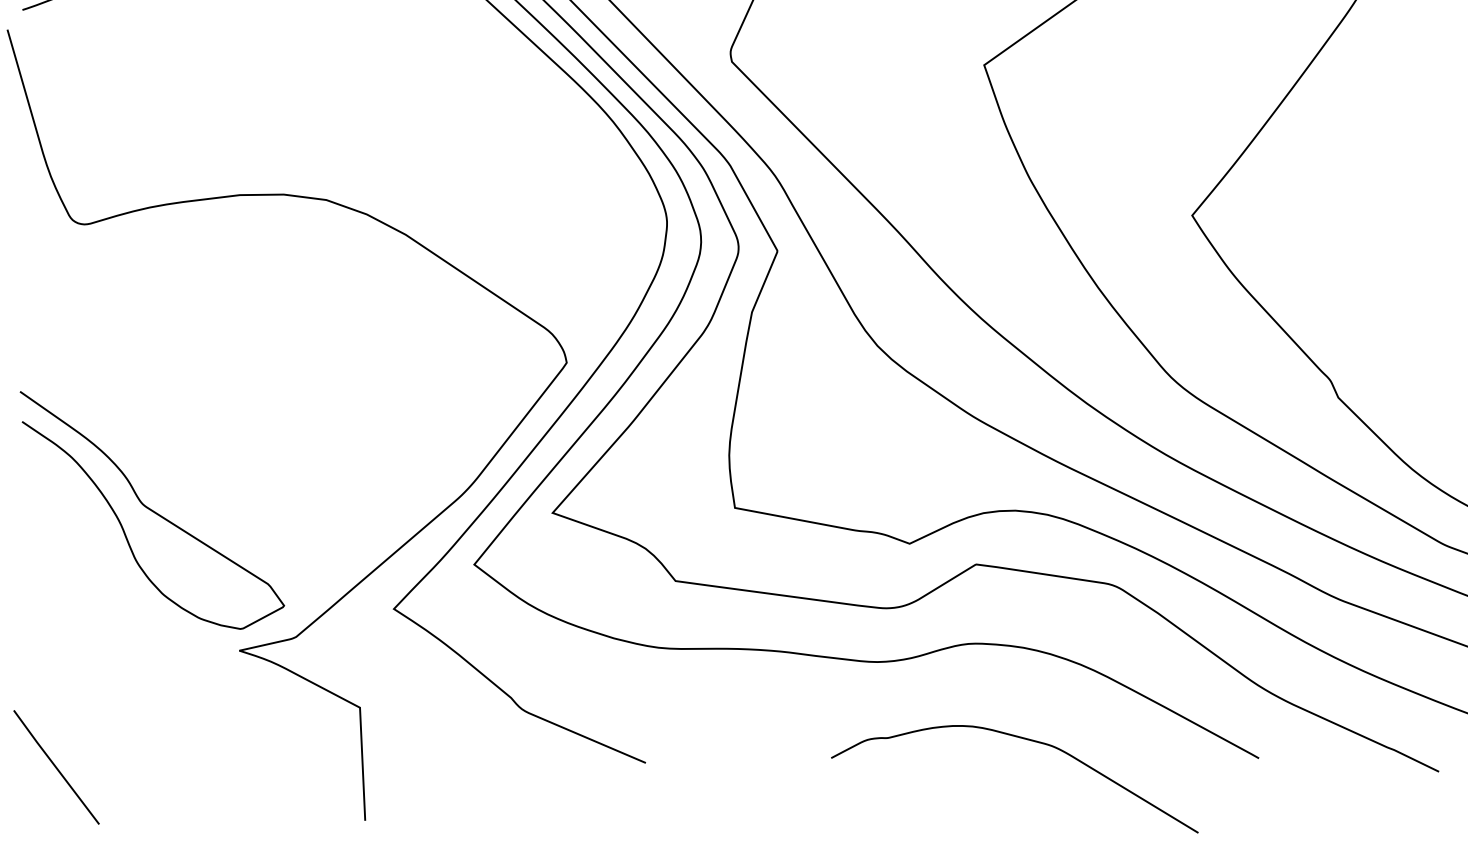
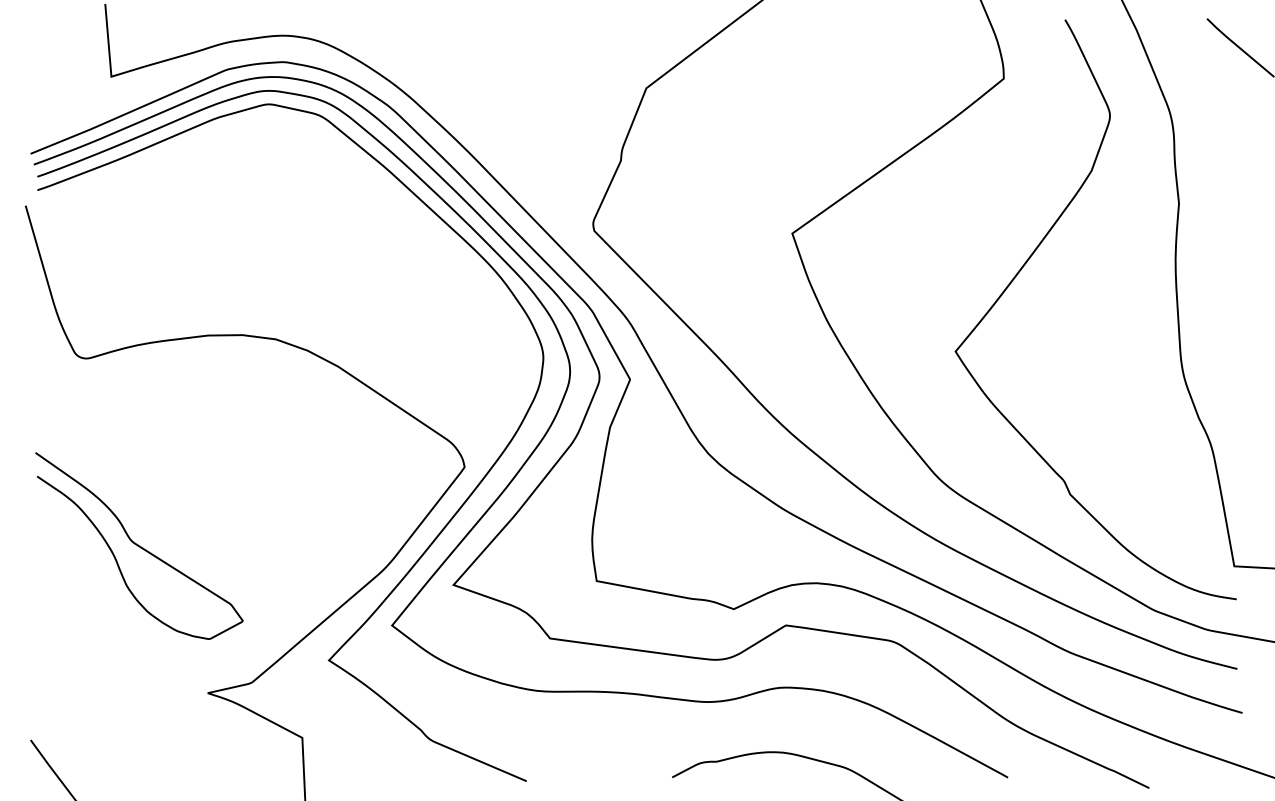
curve: (152, 509) -> (139, 545), moved

